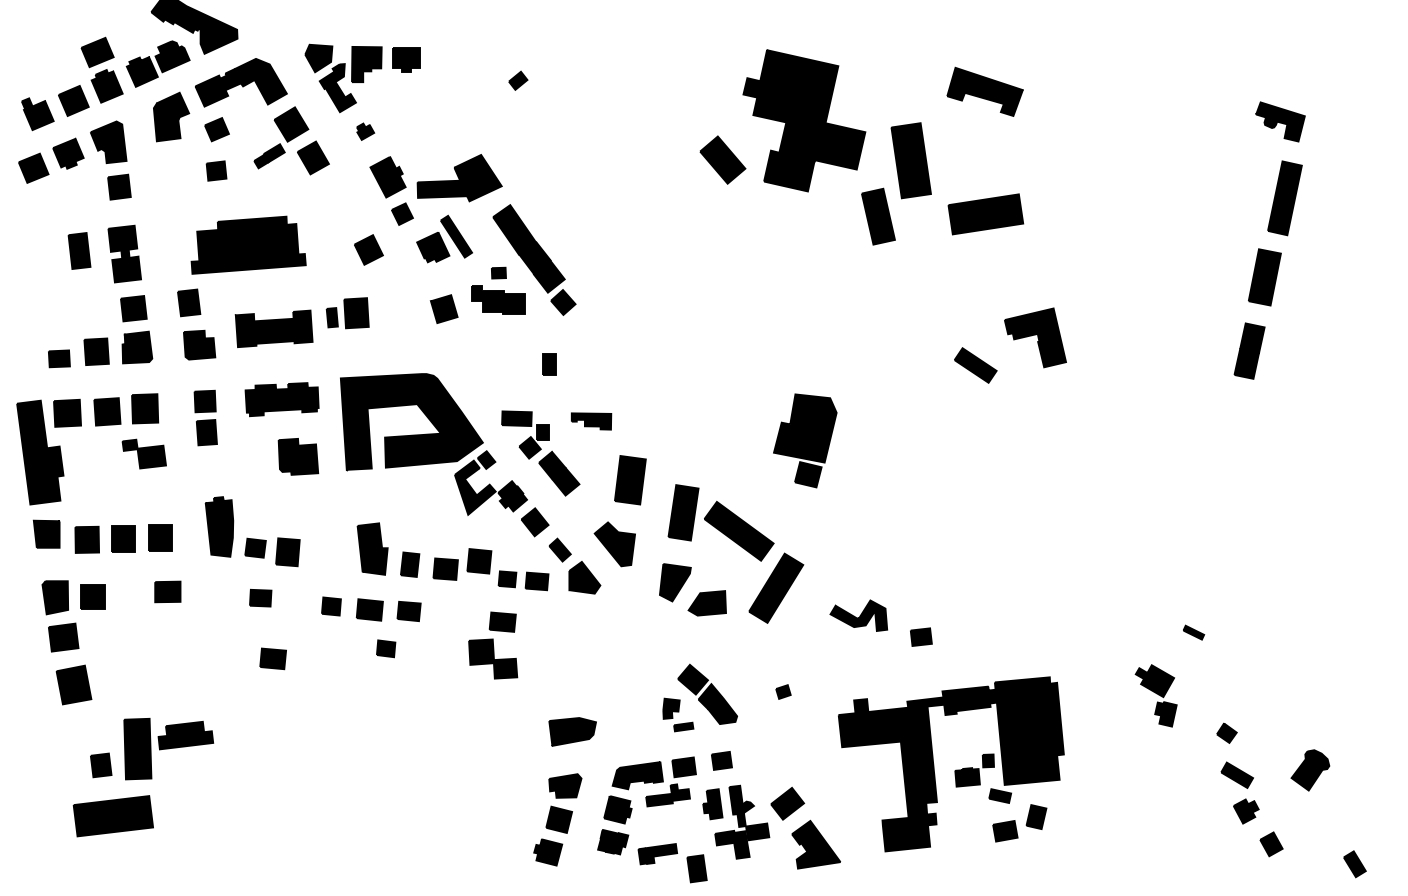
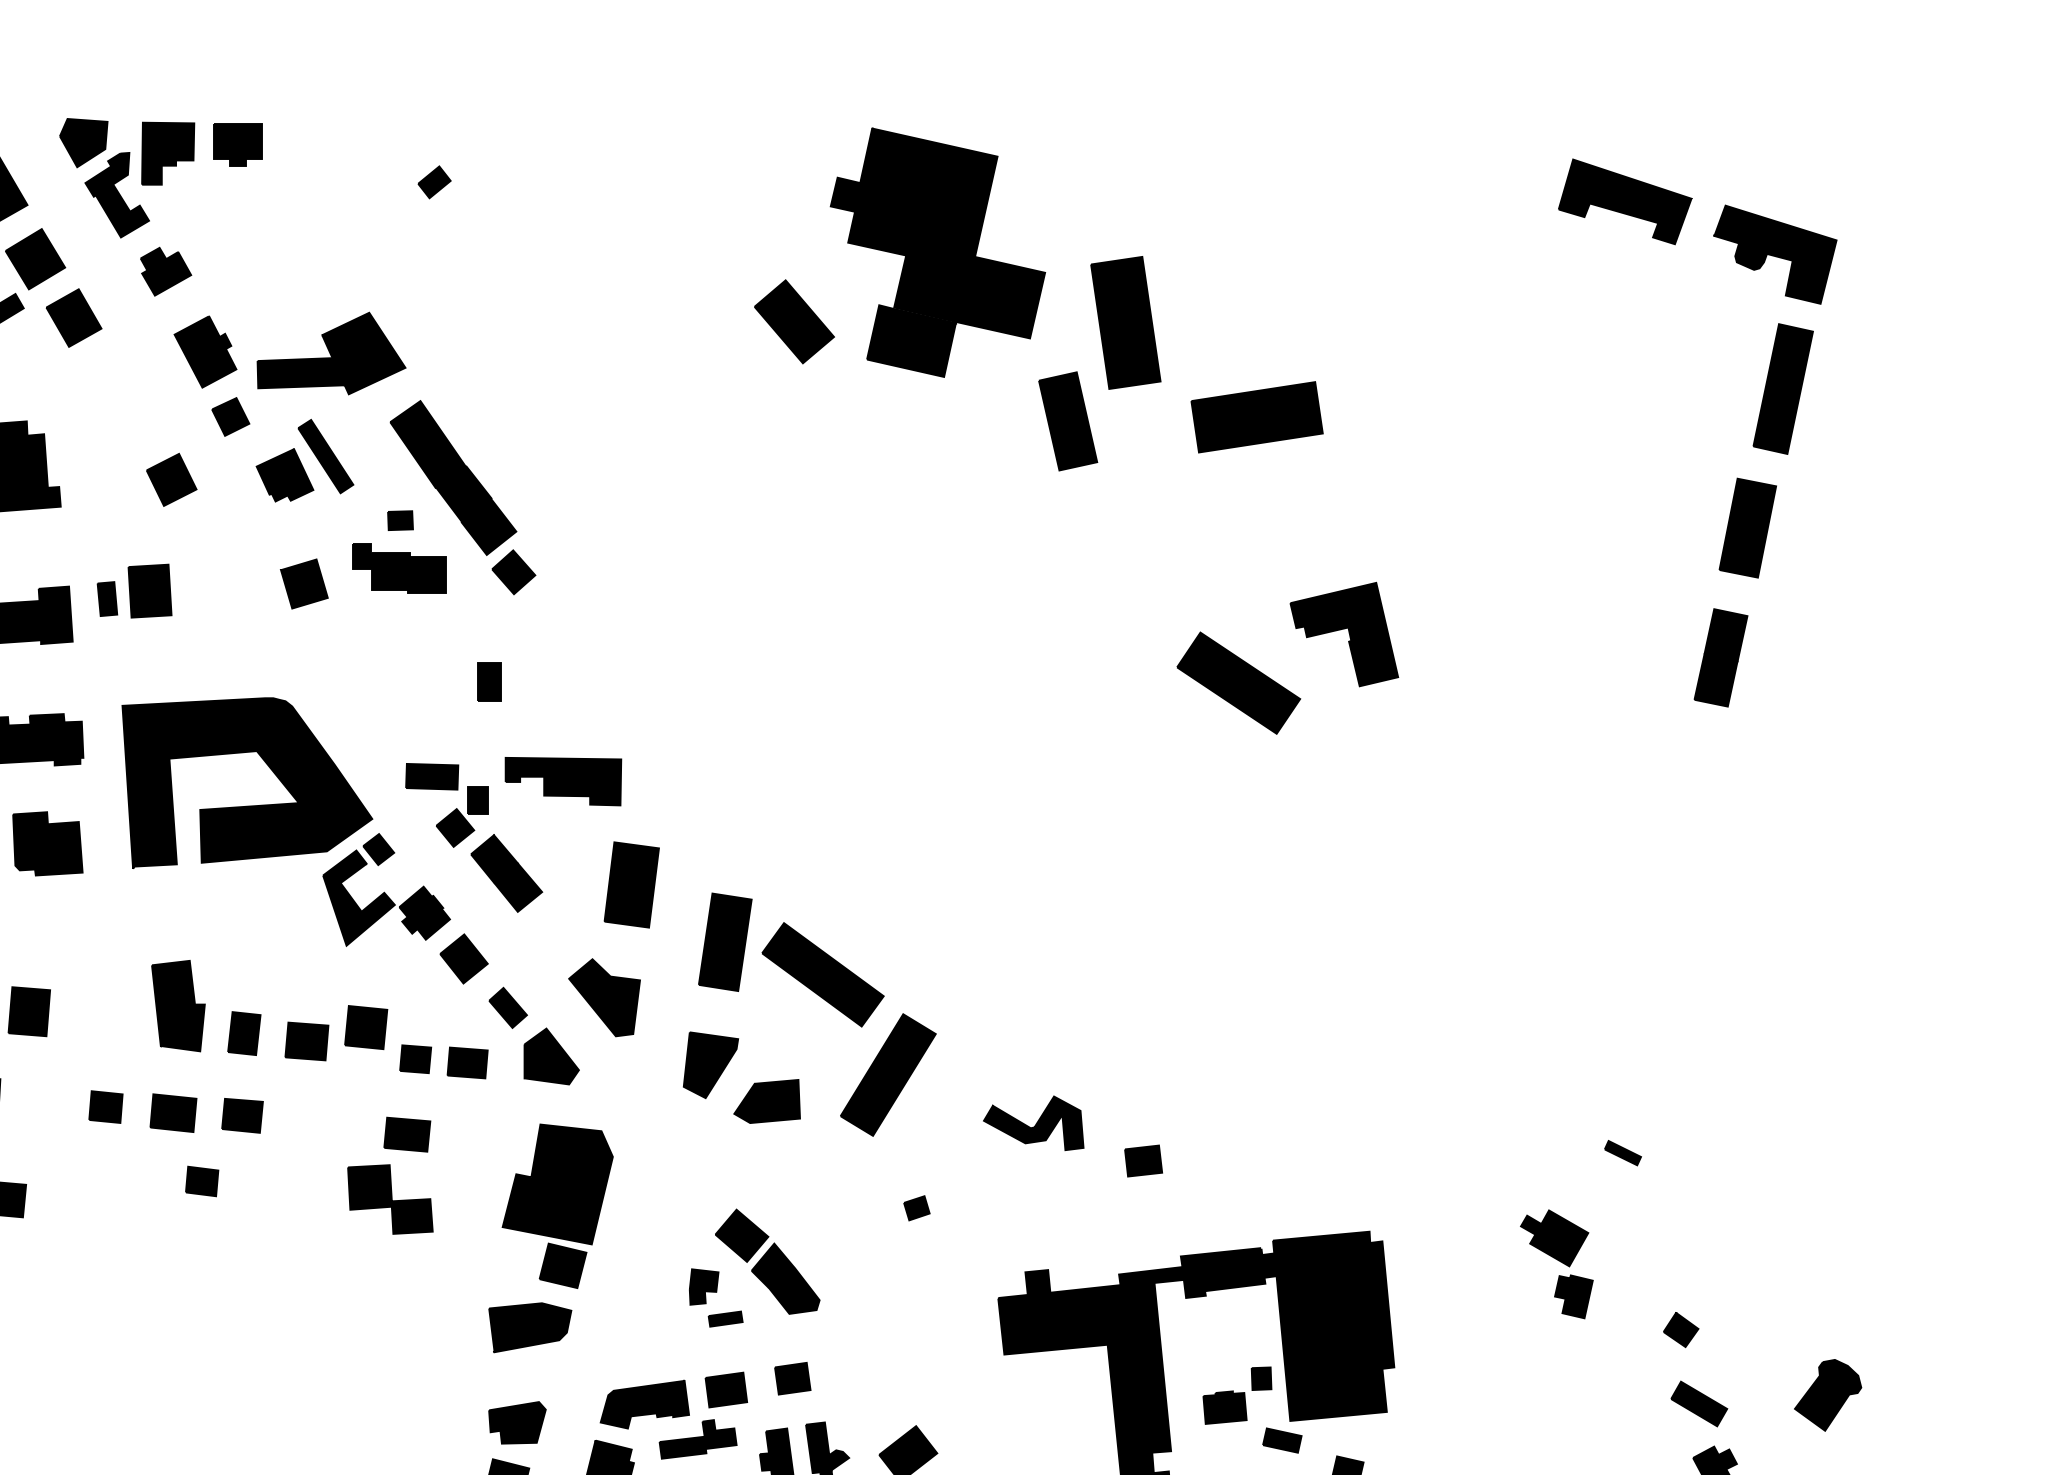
part: (984, 91) -> (1624, 201), moved
part: (1280, 121) -> (1775, 253), size x1.43
part: (365, 131) -> (165, 271), size x1.67
part: (975, 365) -> (1238, 683), size x1.67
part: (591, 421) -> (563, 781), size x1.67
part: (805, 440) -> (558, 1205), moved
part: (783, 691) -> (916, 1207), moved

